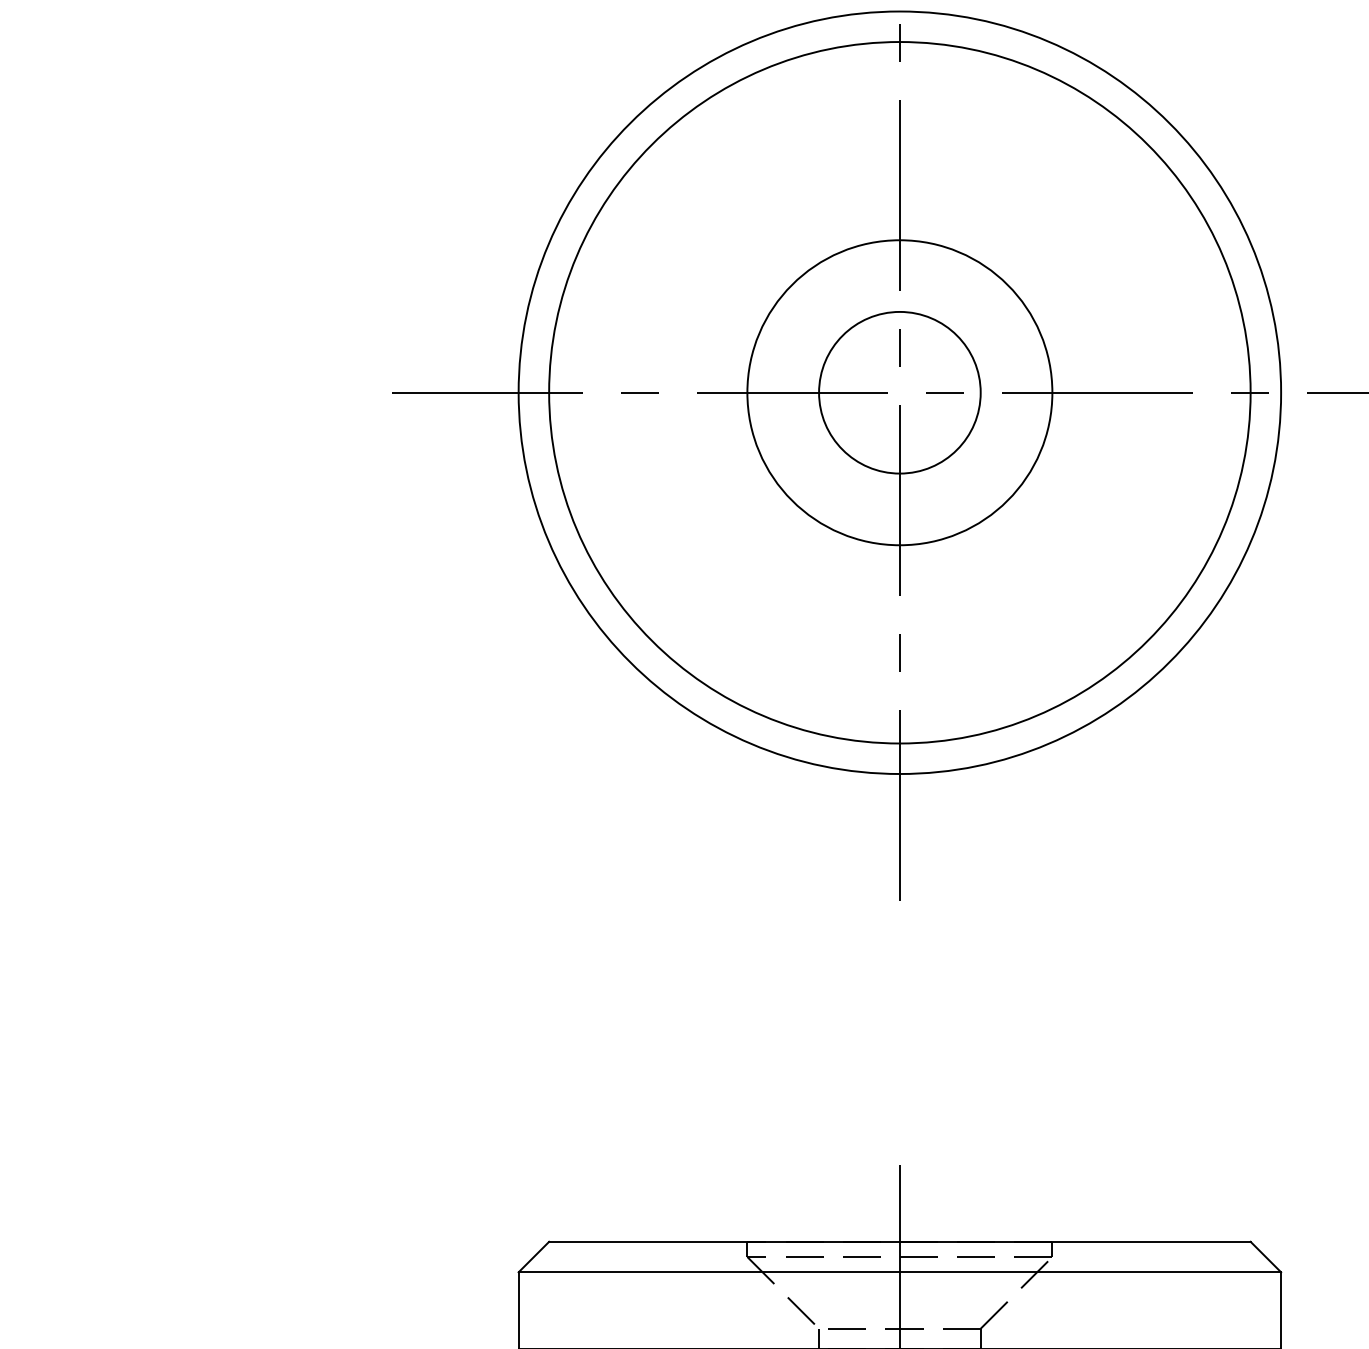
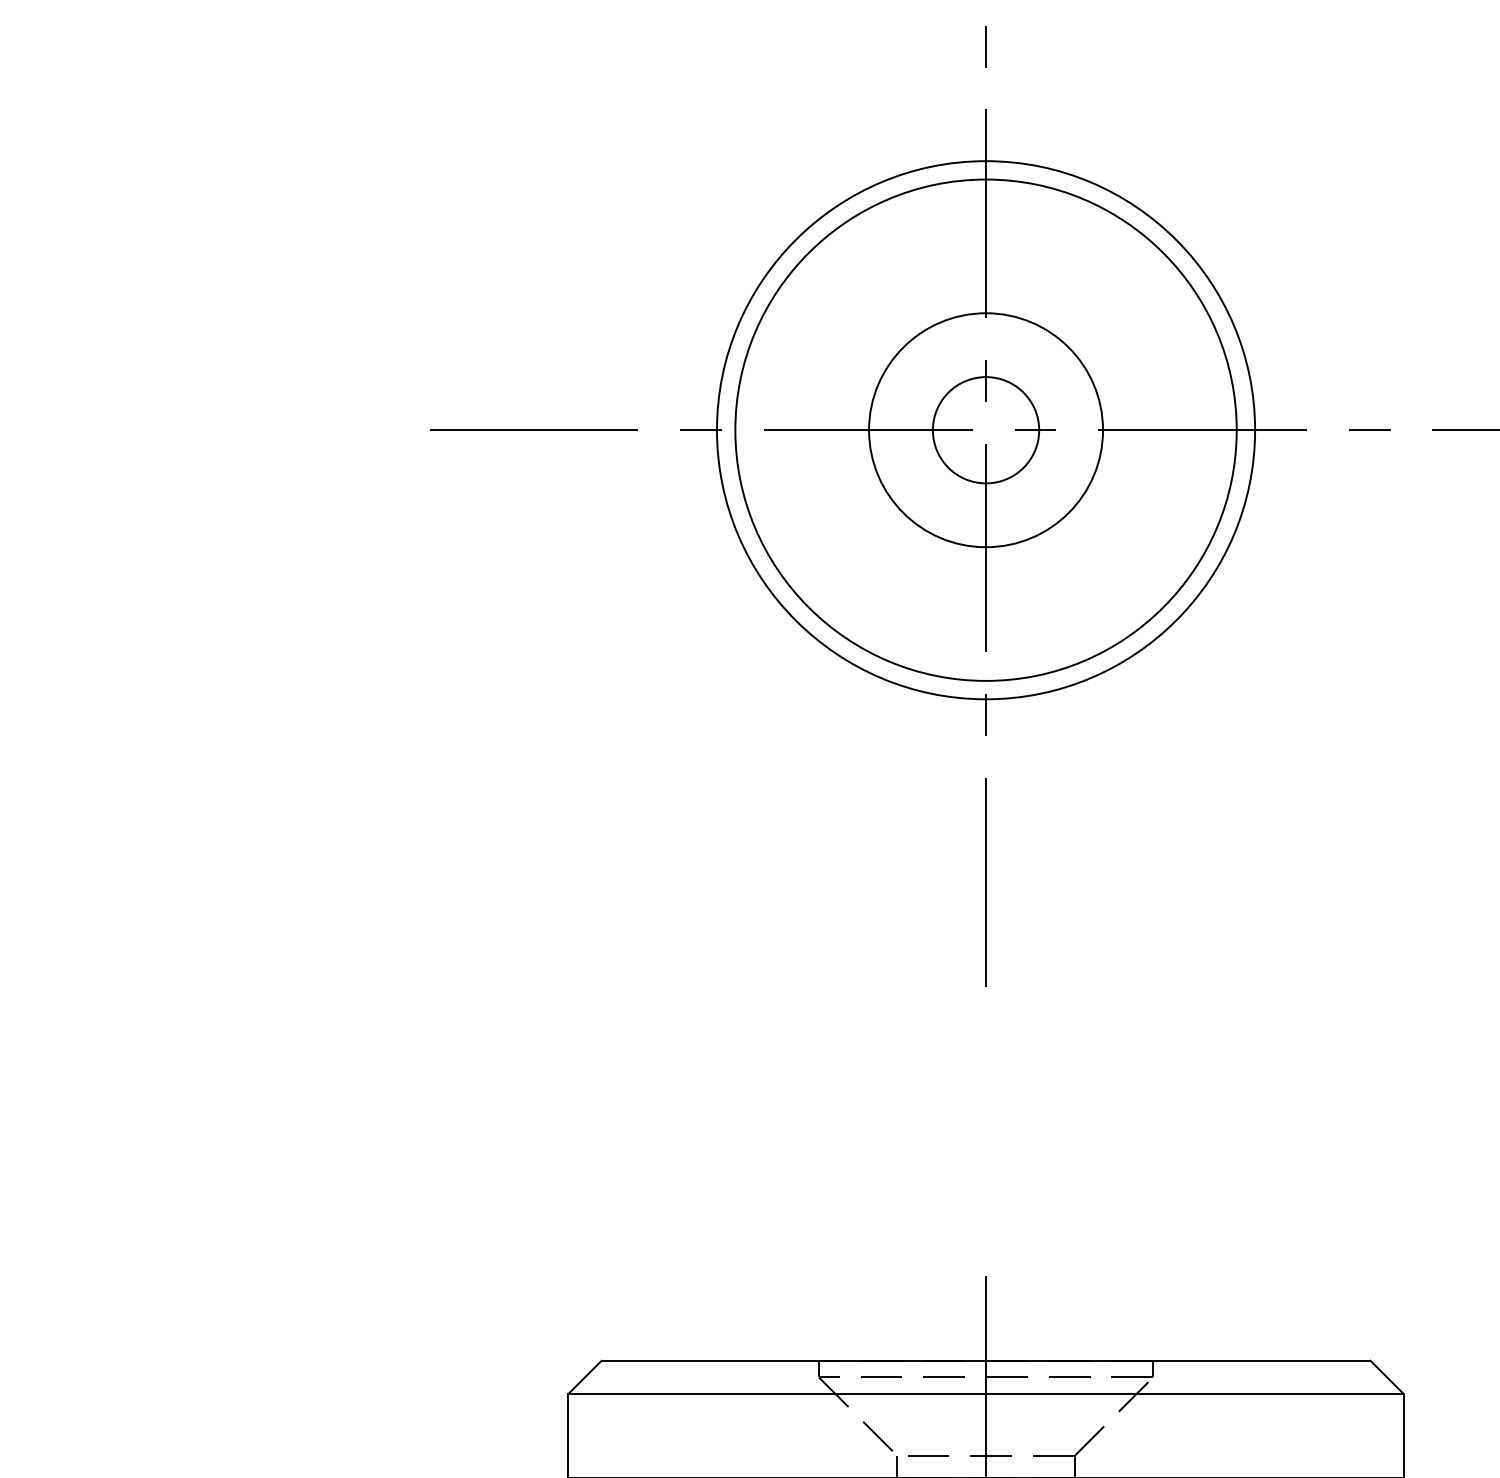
circle: (899, 392) -> (985, 429), size x0.6
circle: (899, 392) -> (985, 429), size x0.6
circle: (899, 392) -> (985, 429), size x0.7
circle: (899, 392) -> (985, 429), size x0.7

